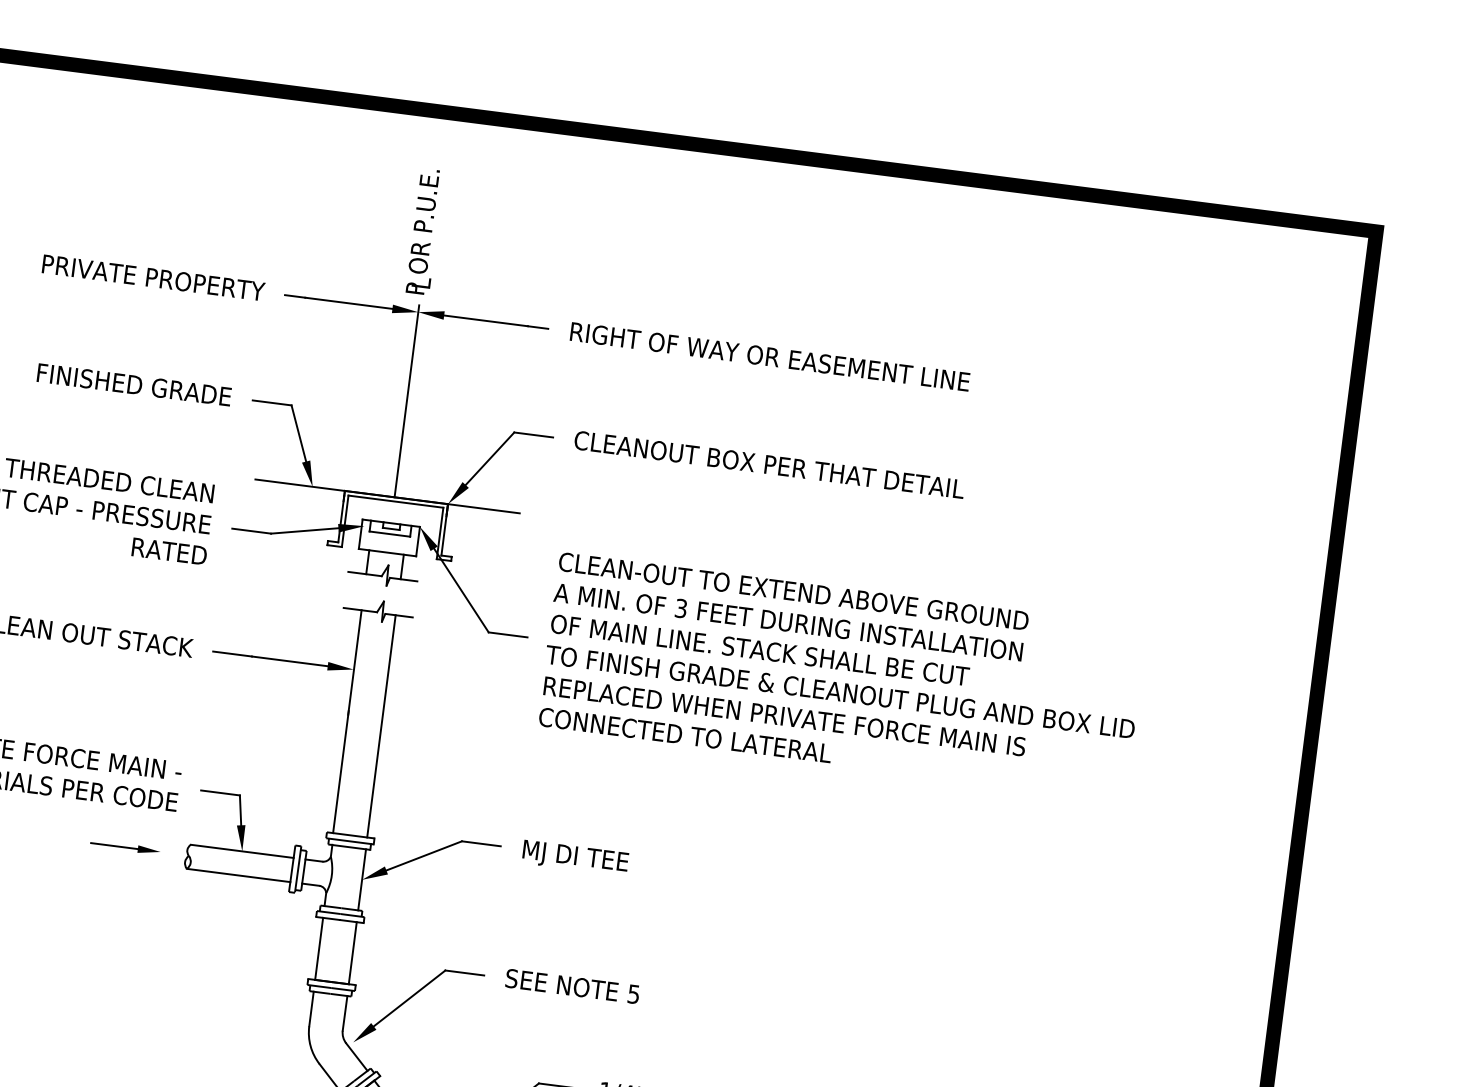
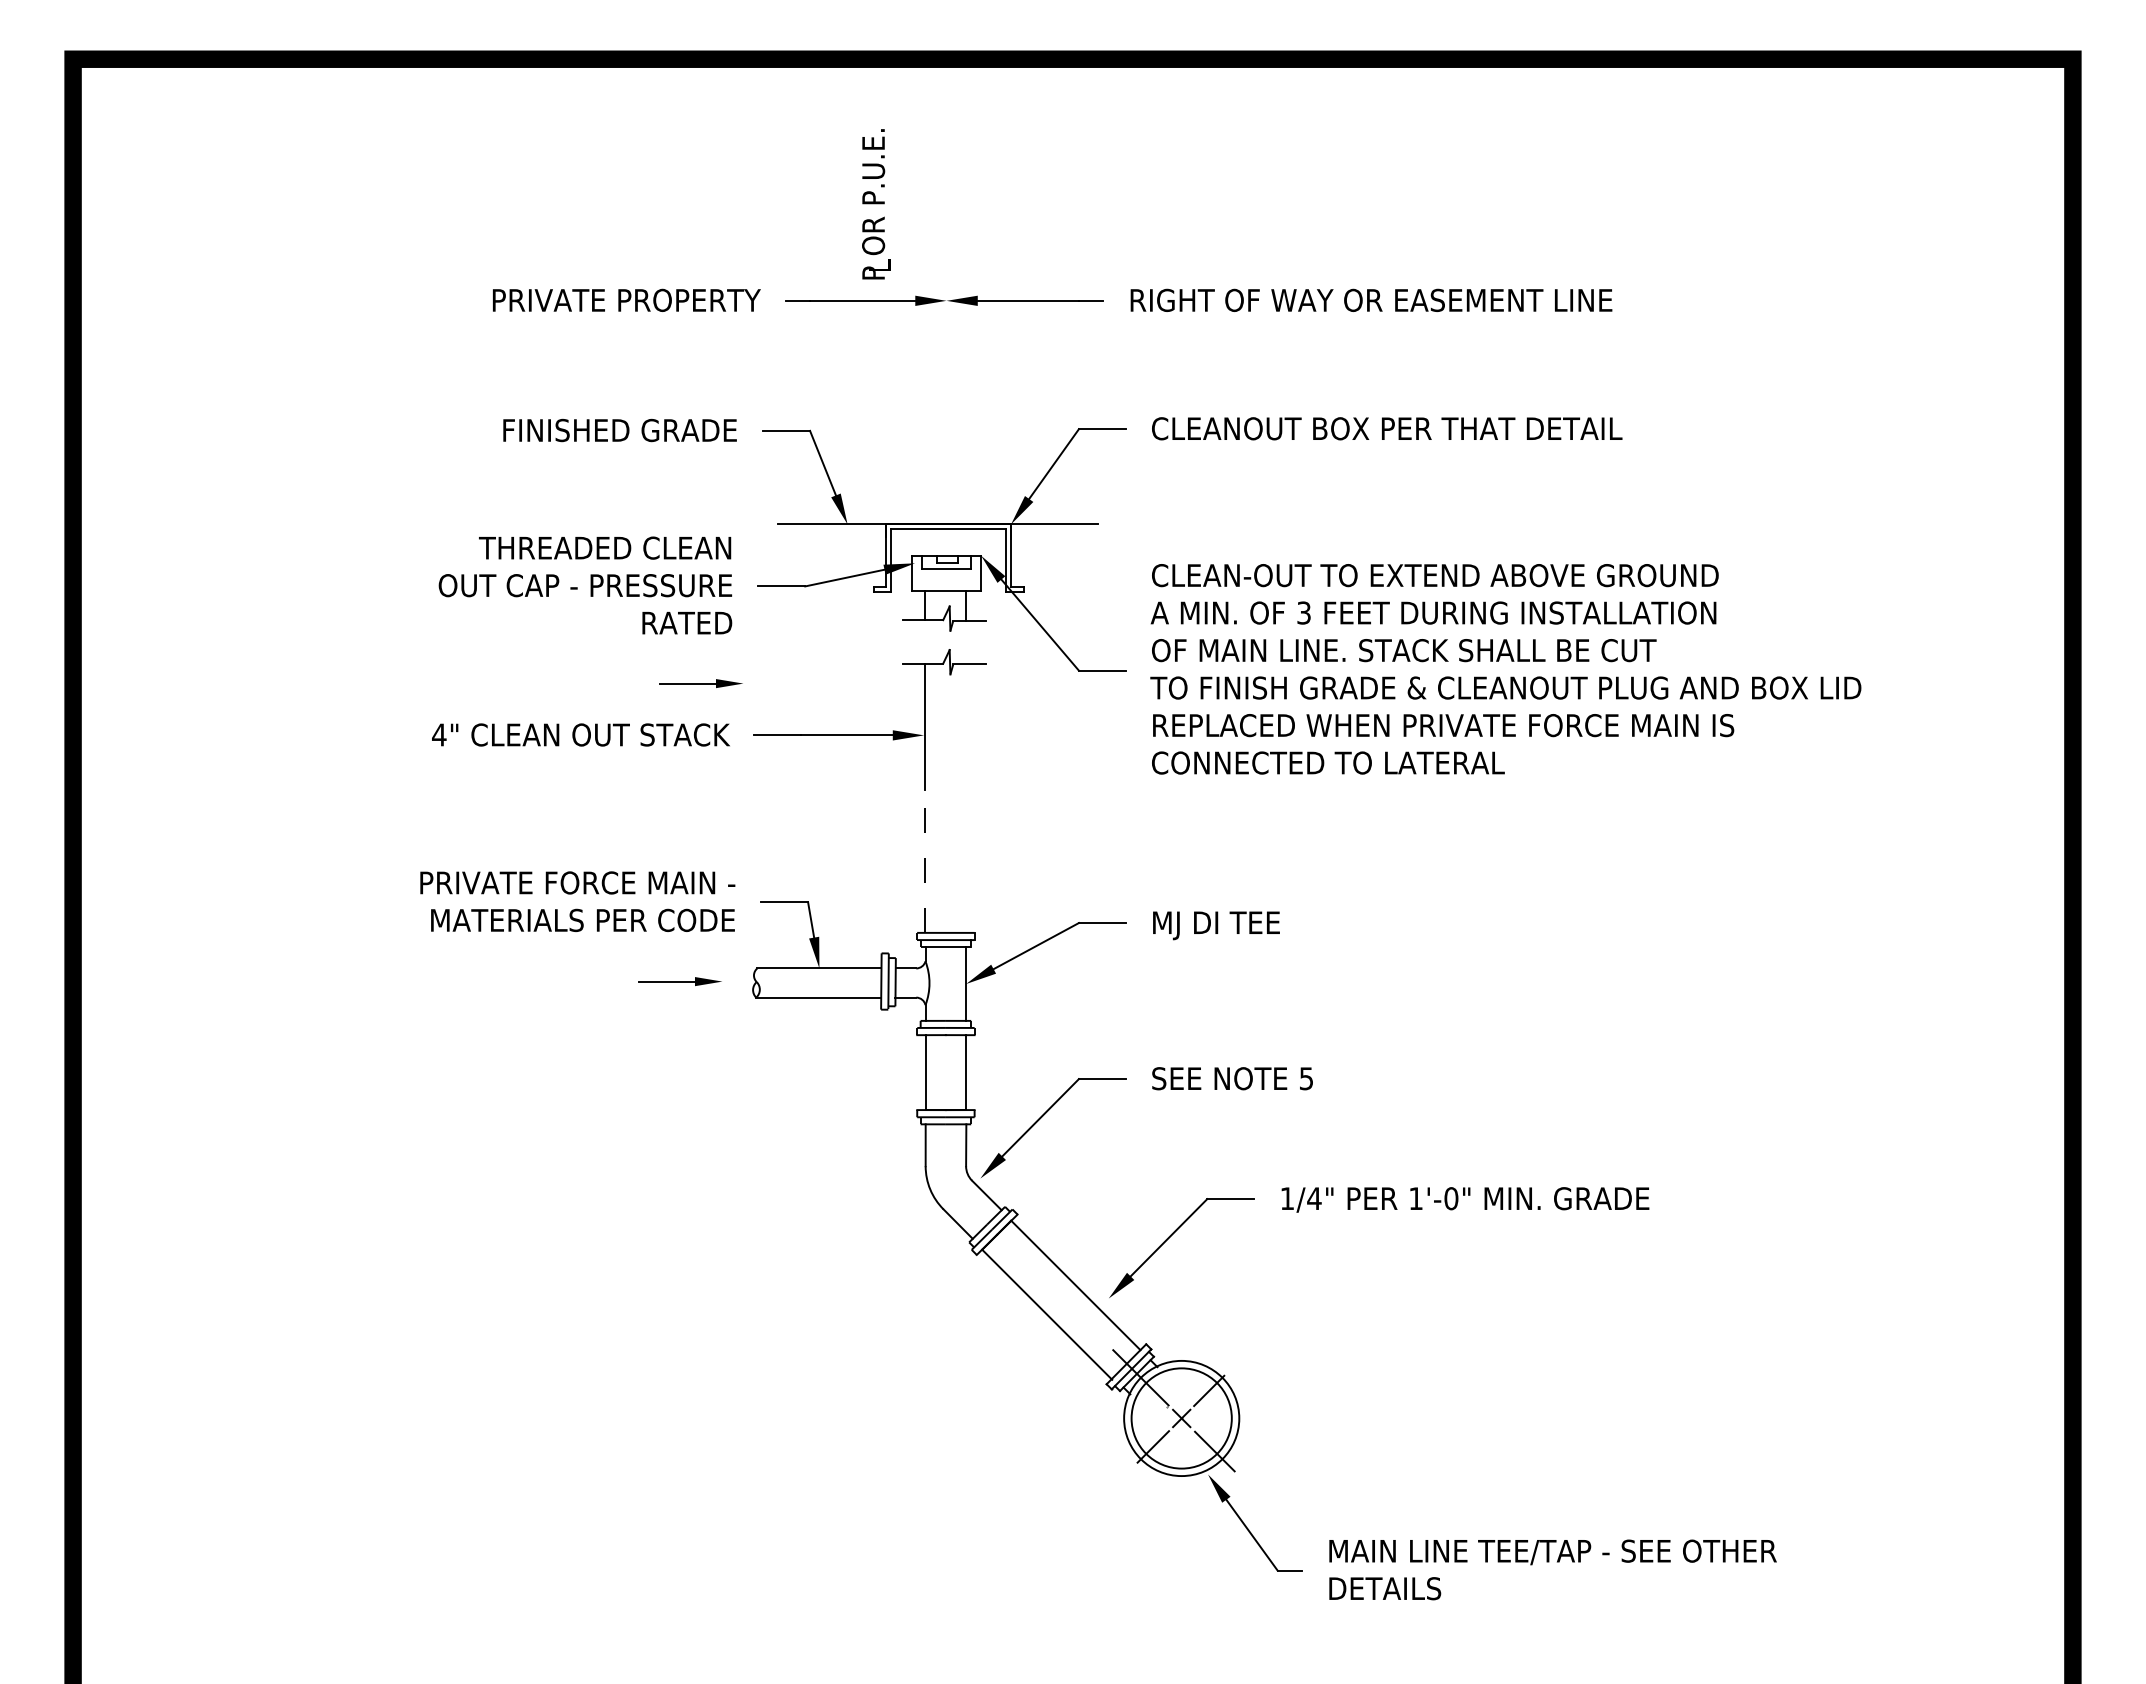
text: (425, 232) -> (876, 204), moved
line: (406, 401) -> (946, 408), removed
part: (174, 602) -> (700, 683), added
line: (381, 726) -> (965, 798), removed
line: (340, 772) -> (924, 859), solid -> dashed

